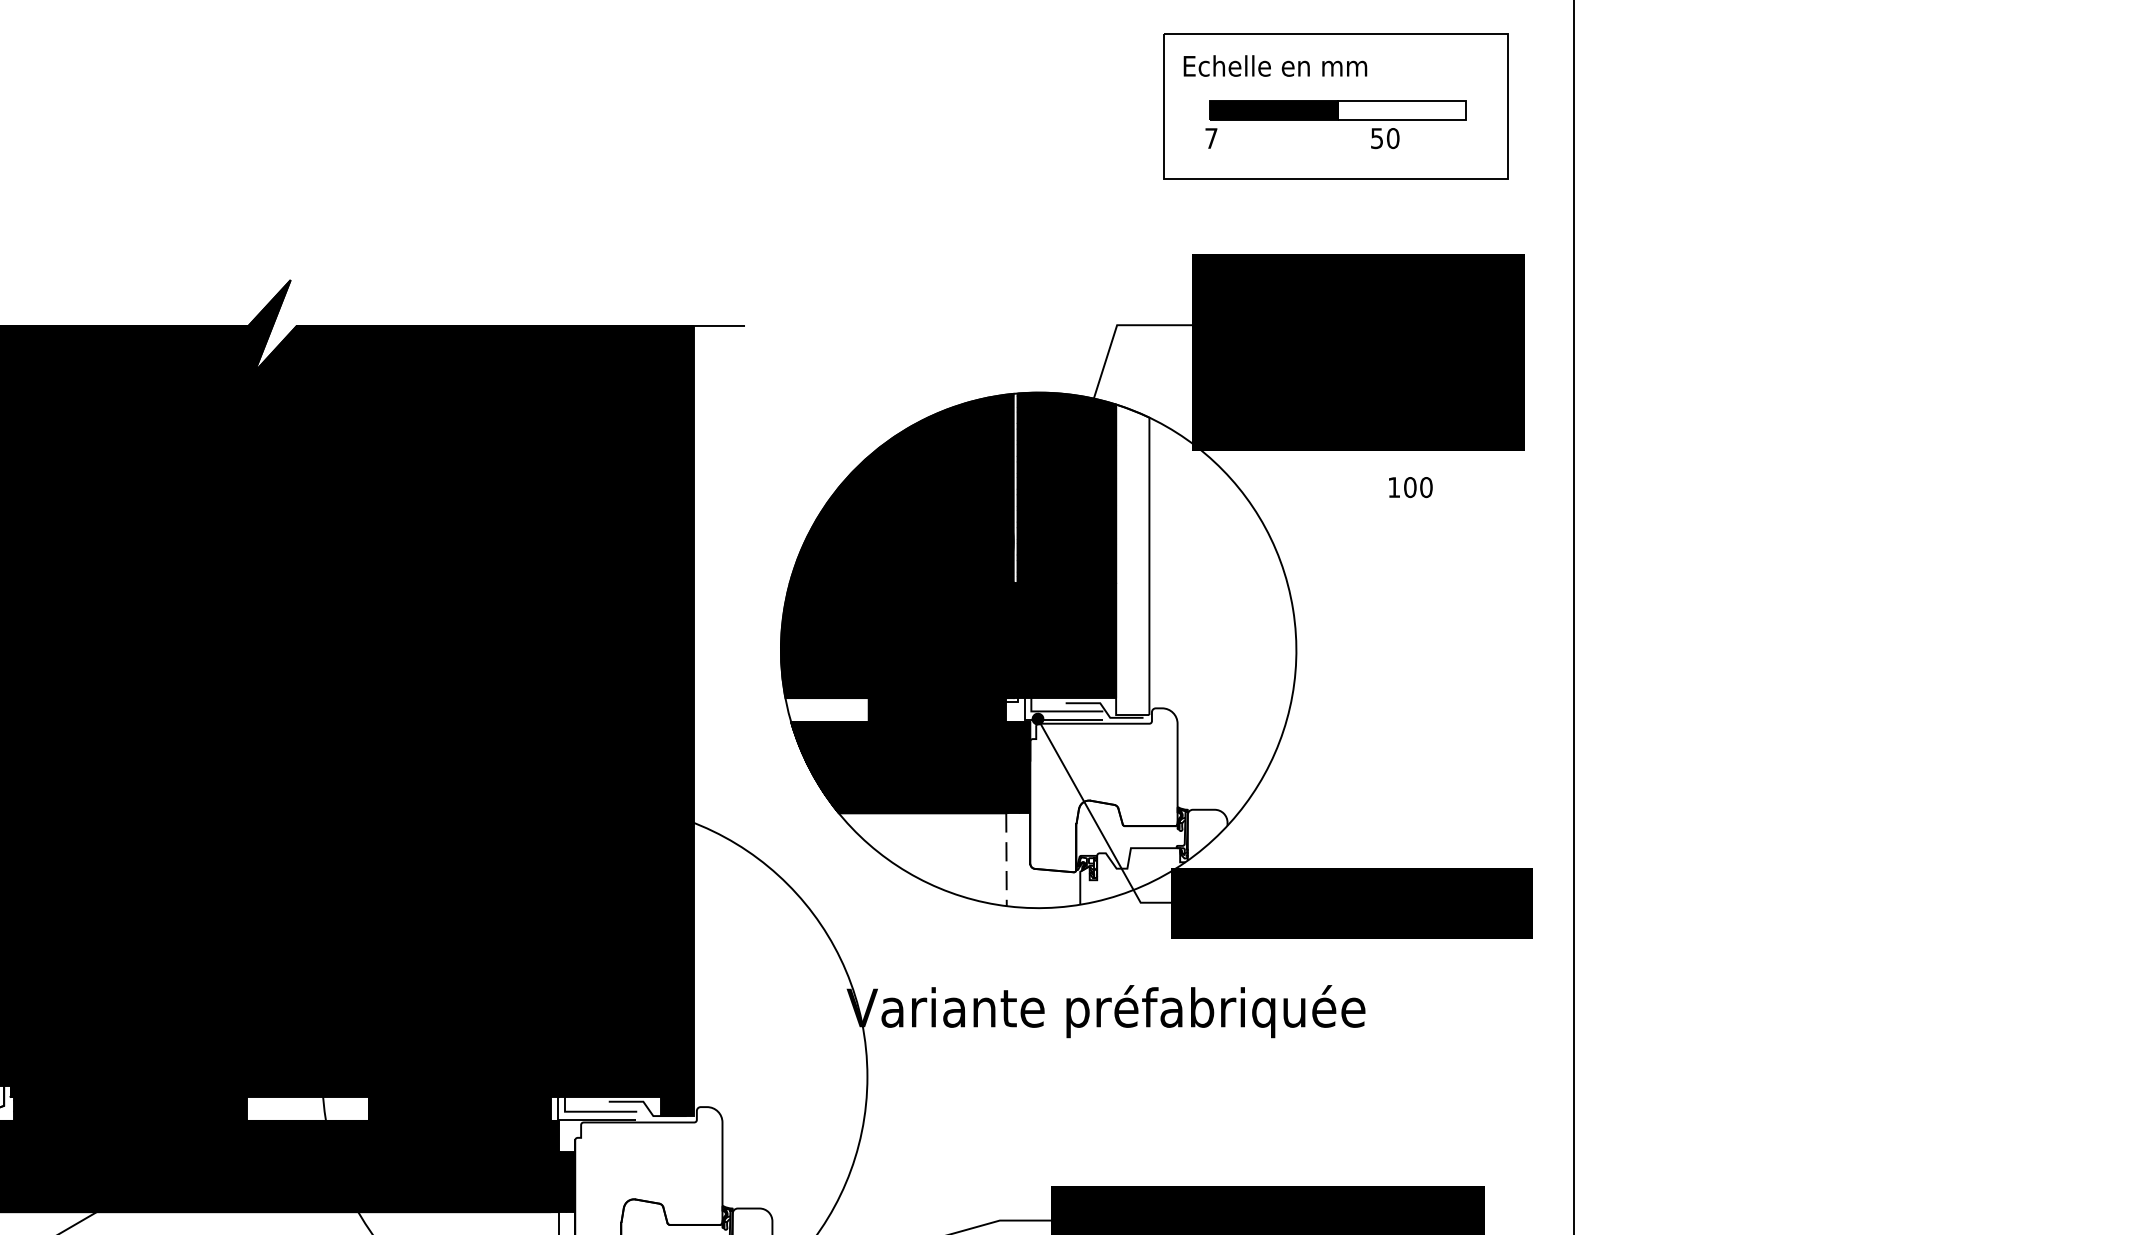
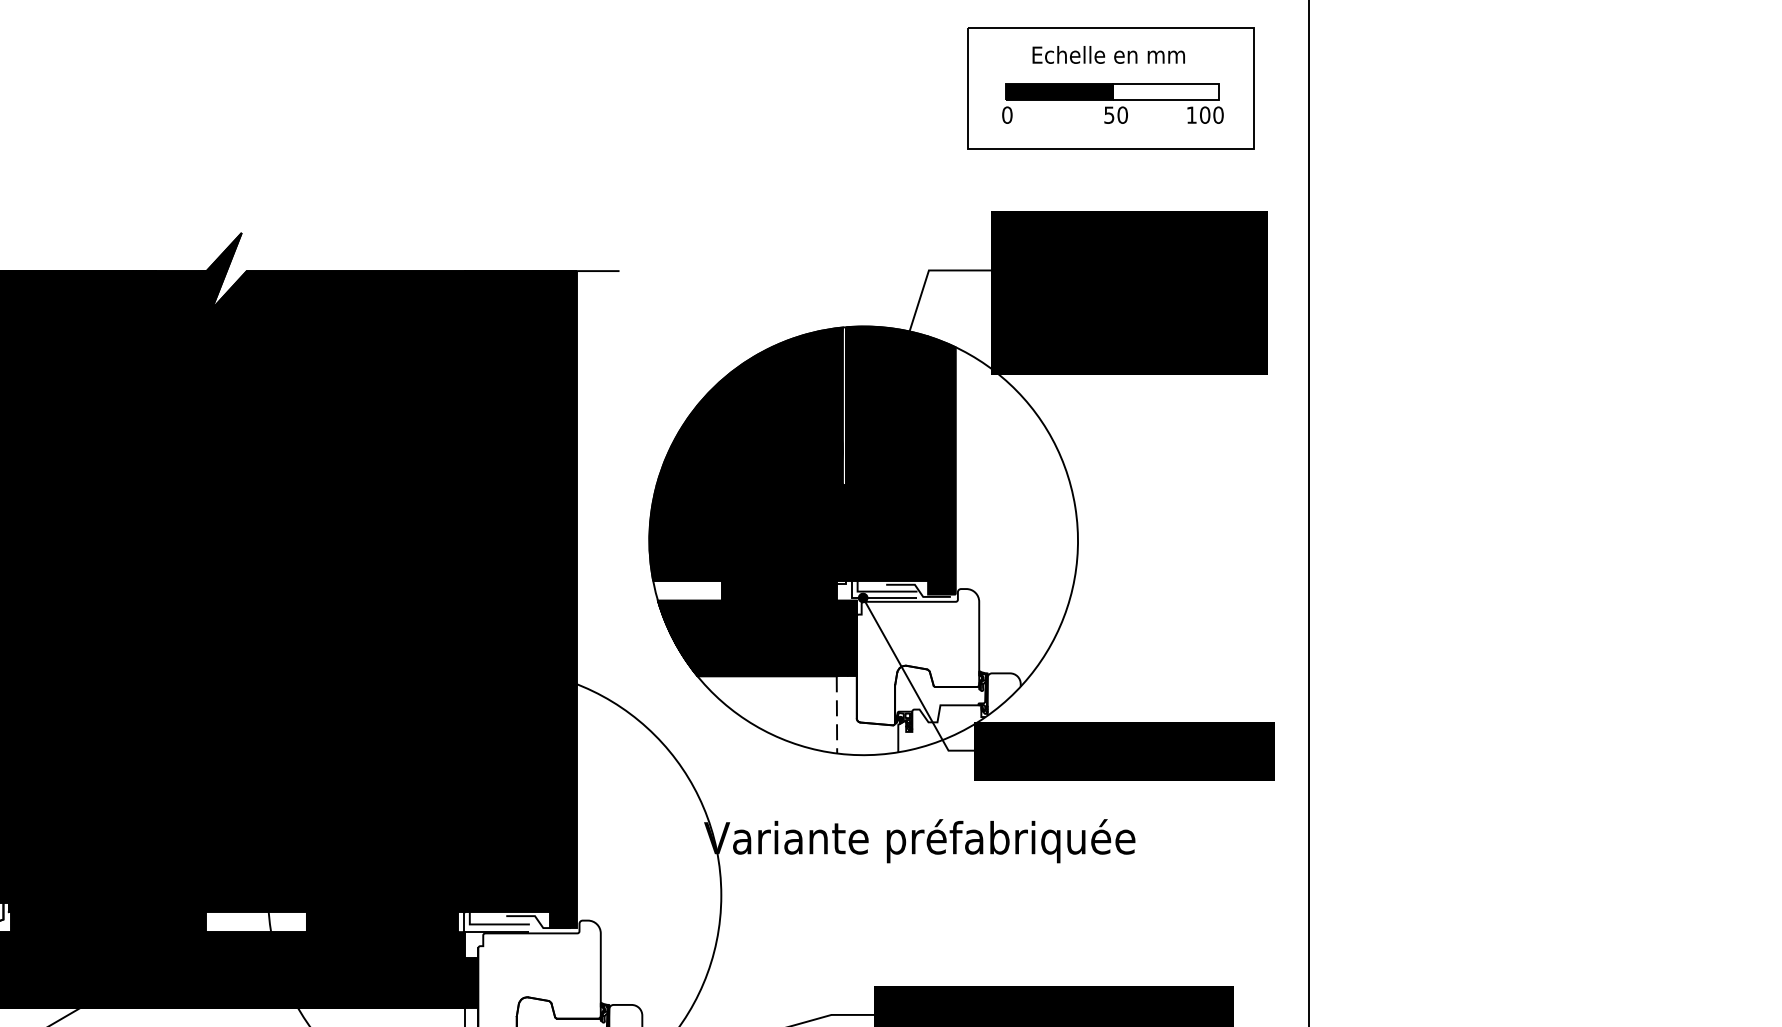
text: (1275, 65) -> (1108, 54), moved
text: (1211, 138) -> (1007, 115), 7 -> 0
text: (1385, 138) -> (1116, 115), moved
text: (1410, 487) -> (1205, 115), moved
fill: (1132, 559) -> (941, 465), added

